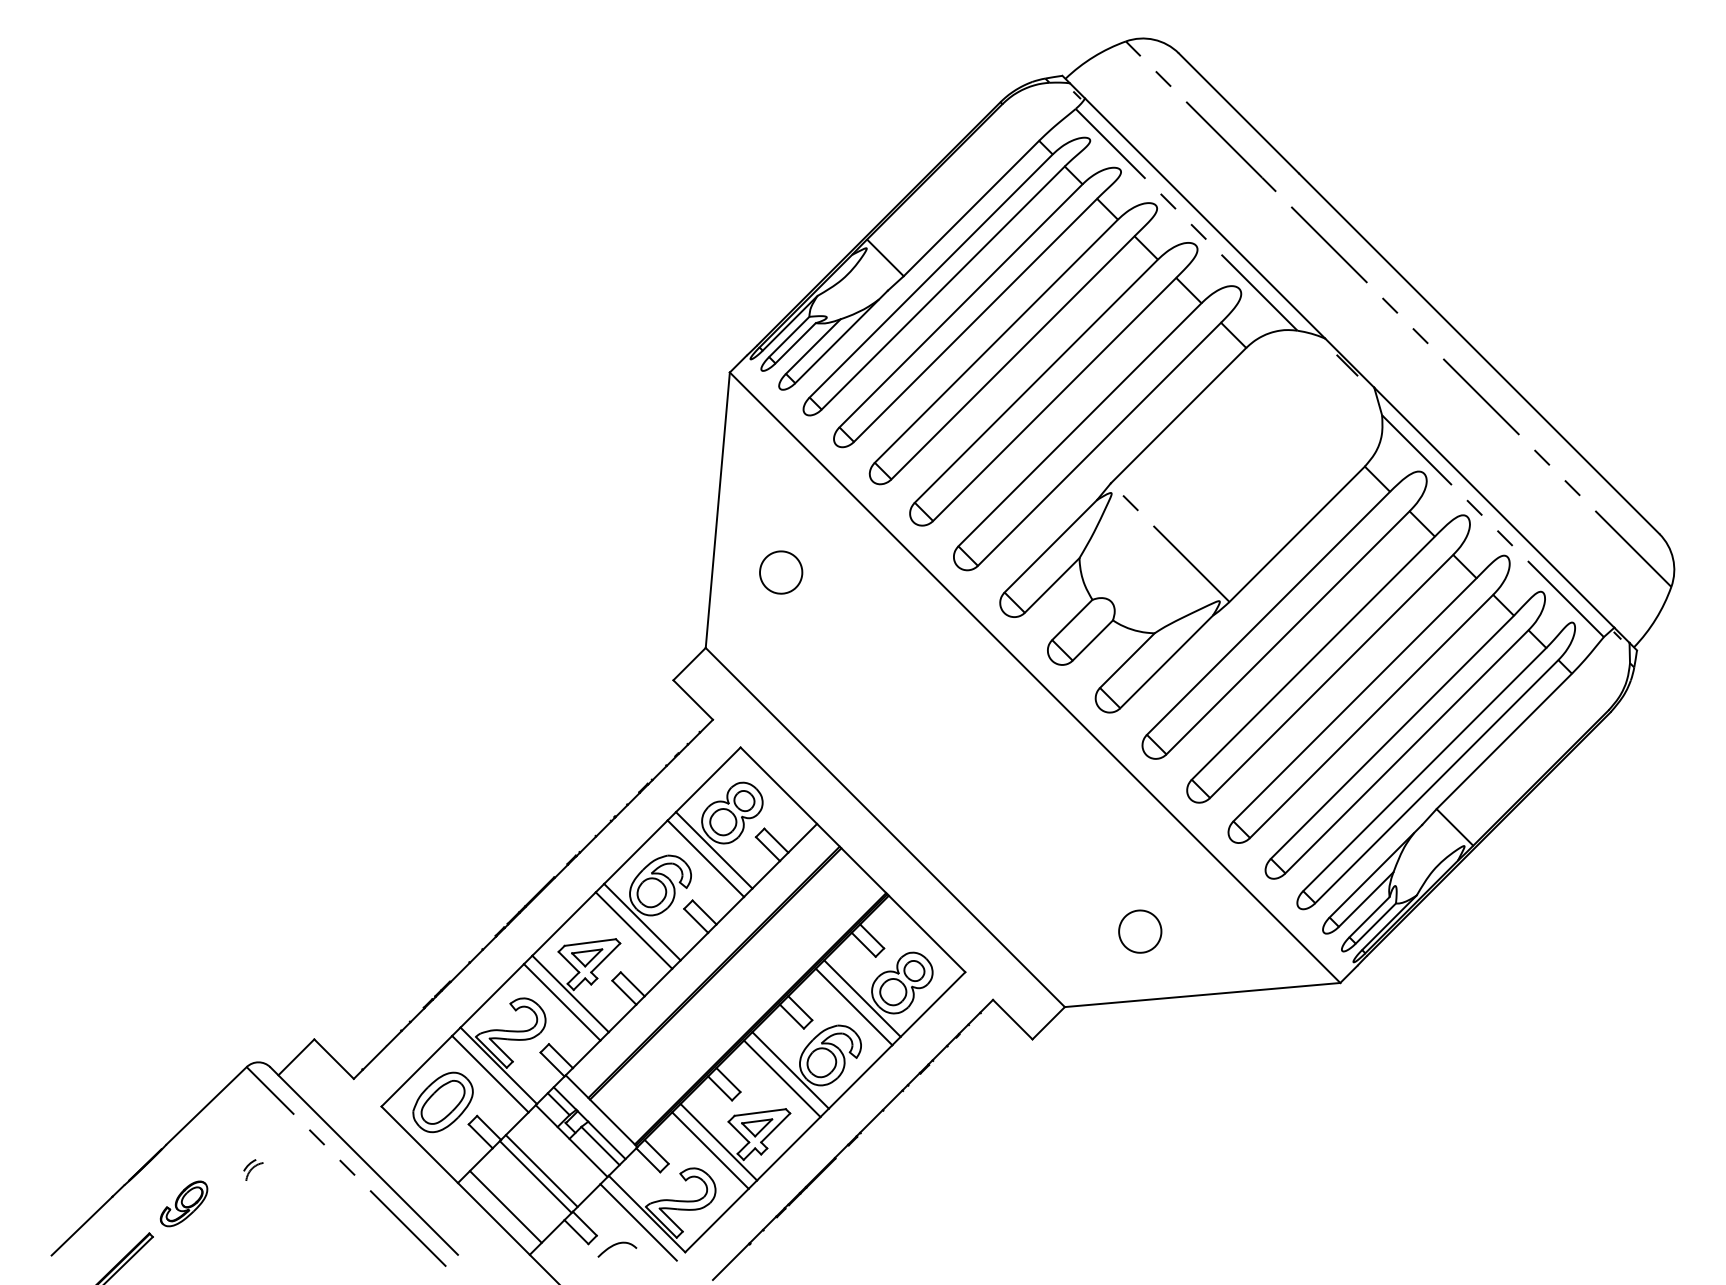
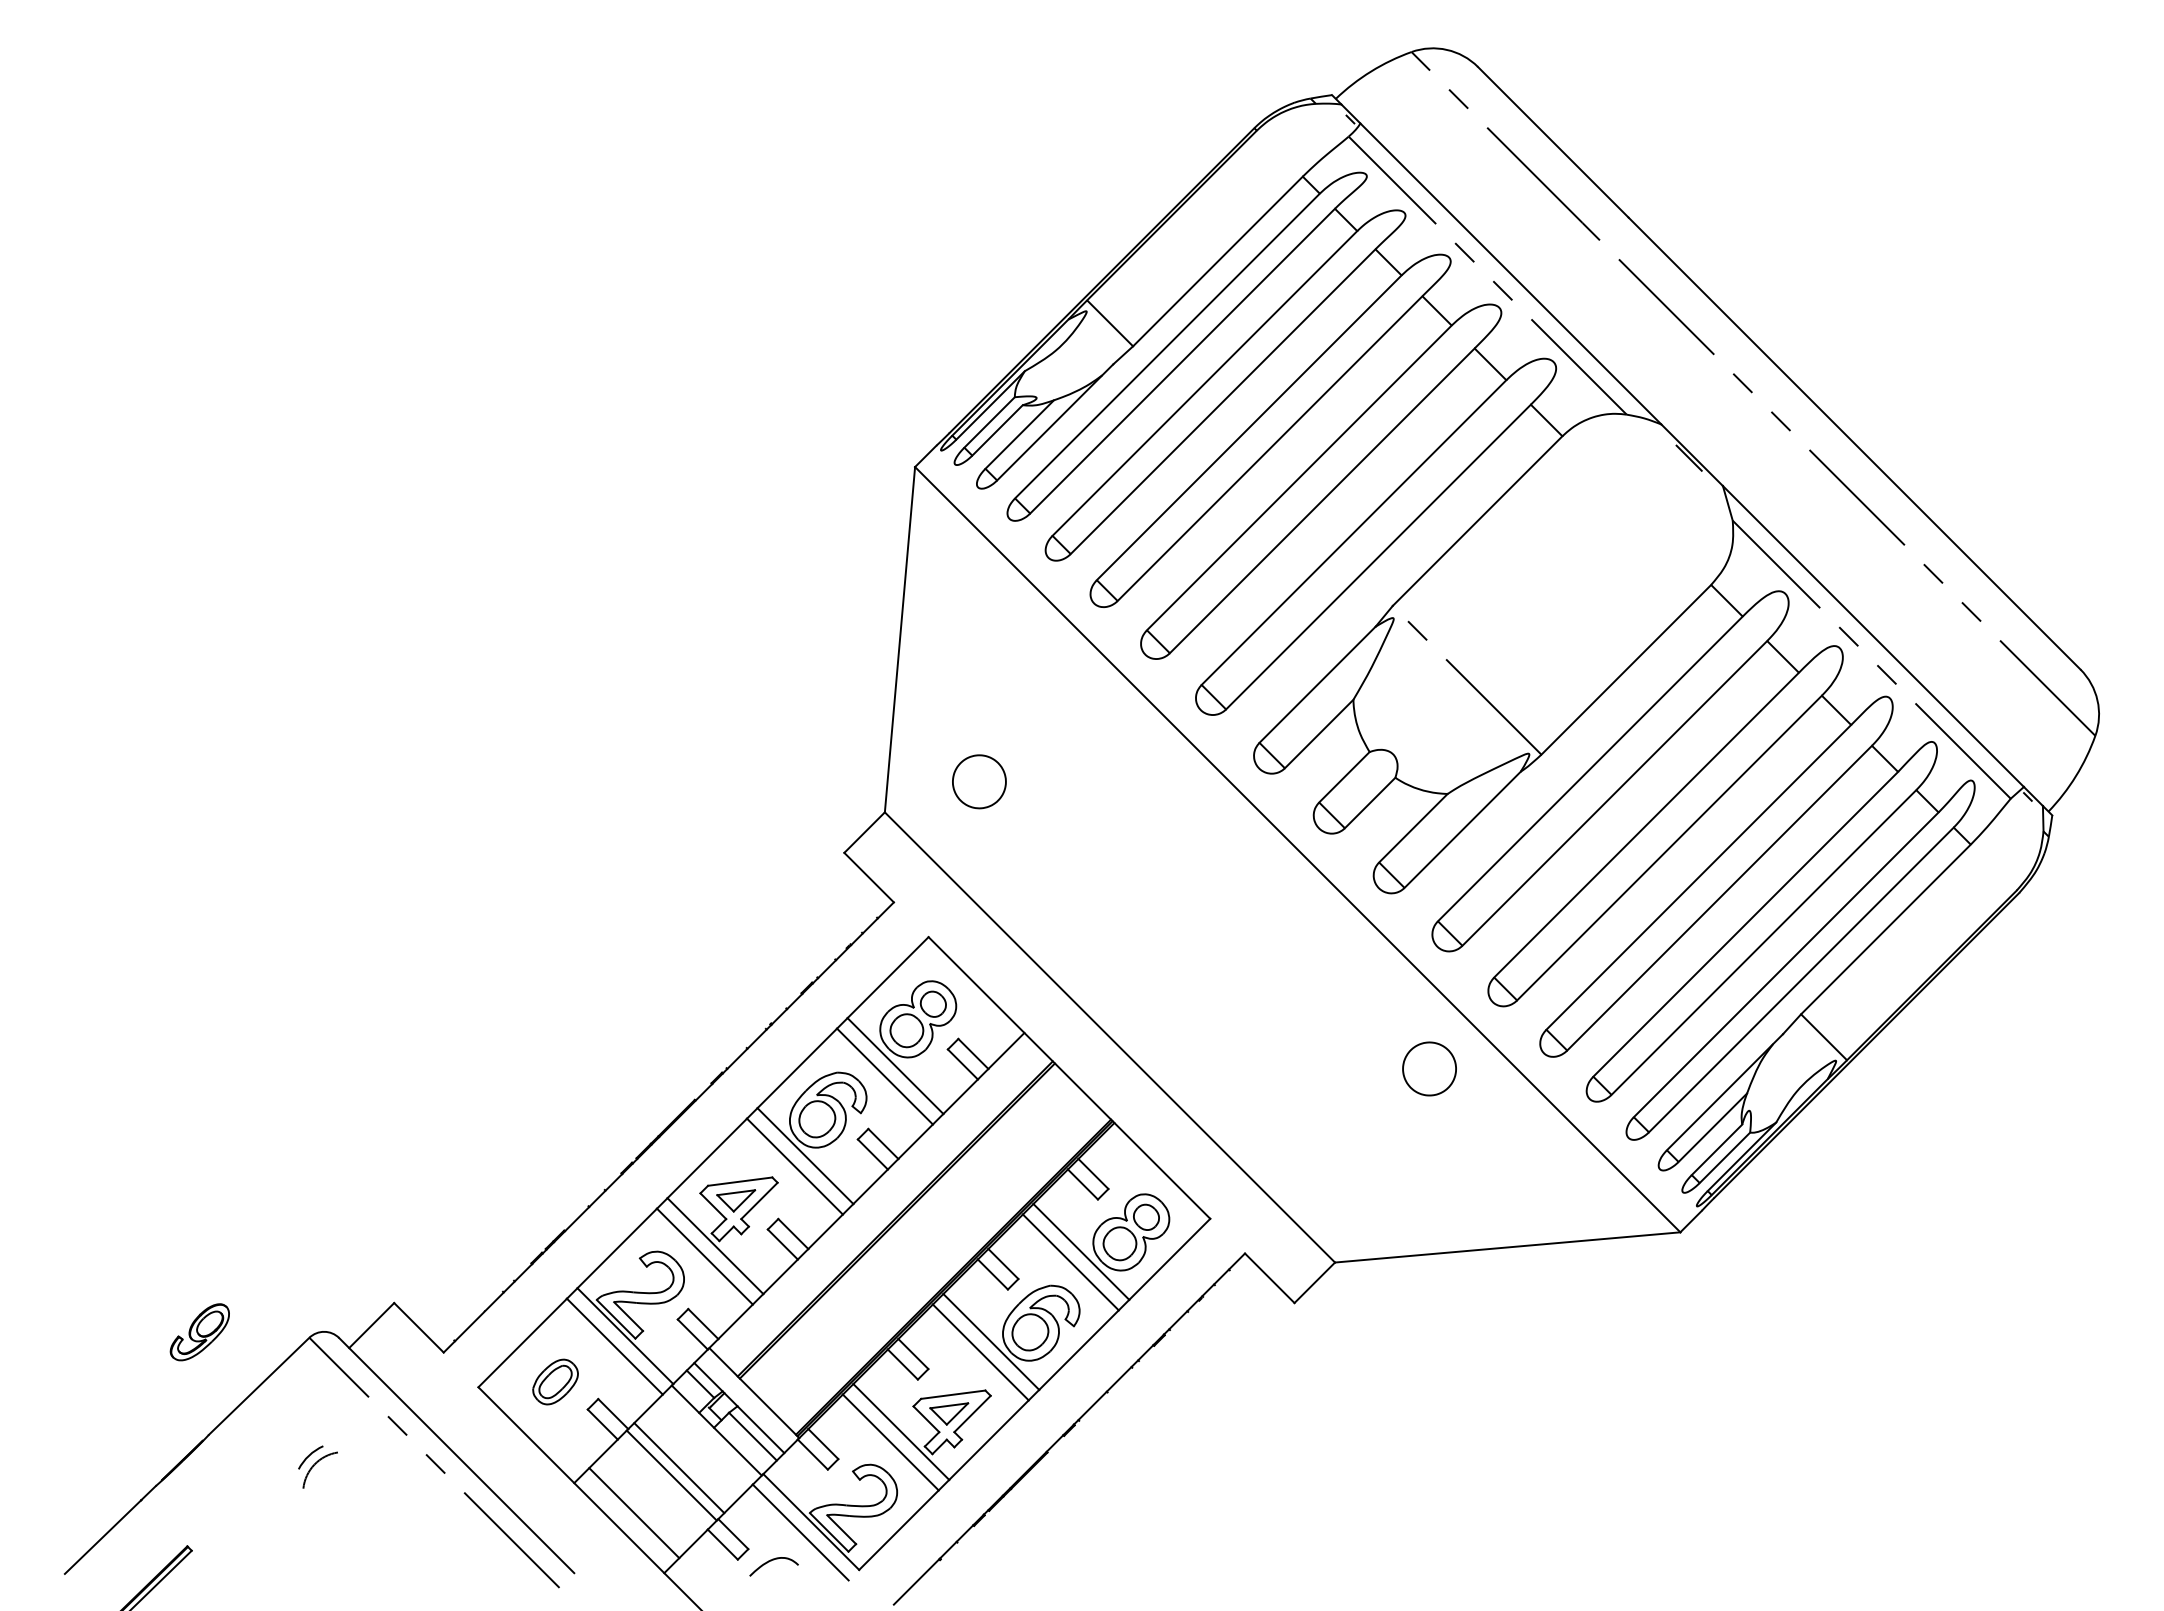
part: (781, 572) -> (979, 781), moved
part: (1140, 931) -> (1429, 1068), moved
part: (443, 1101) -> (555, 1381), size x0.6
part: (253, 1169) -> (317, 1466), size x1.6
part: (183, 1204) -> (199, 1332), moved

